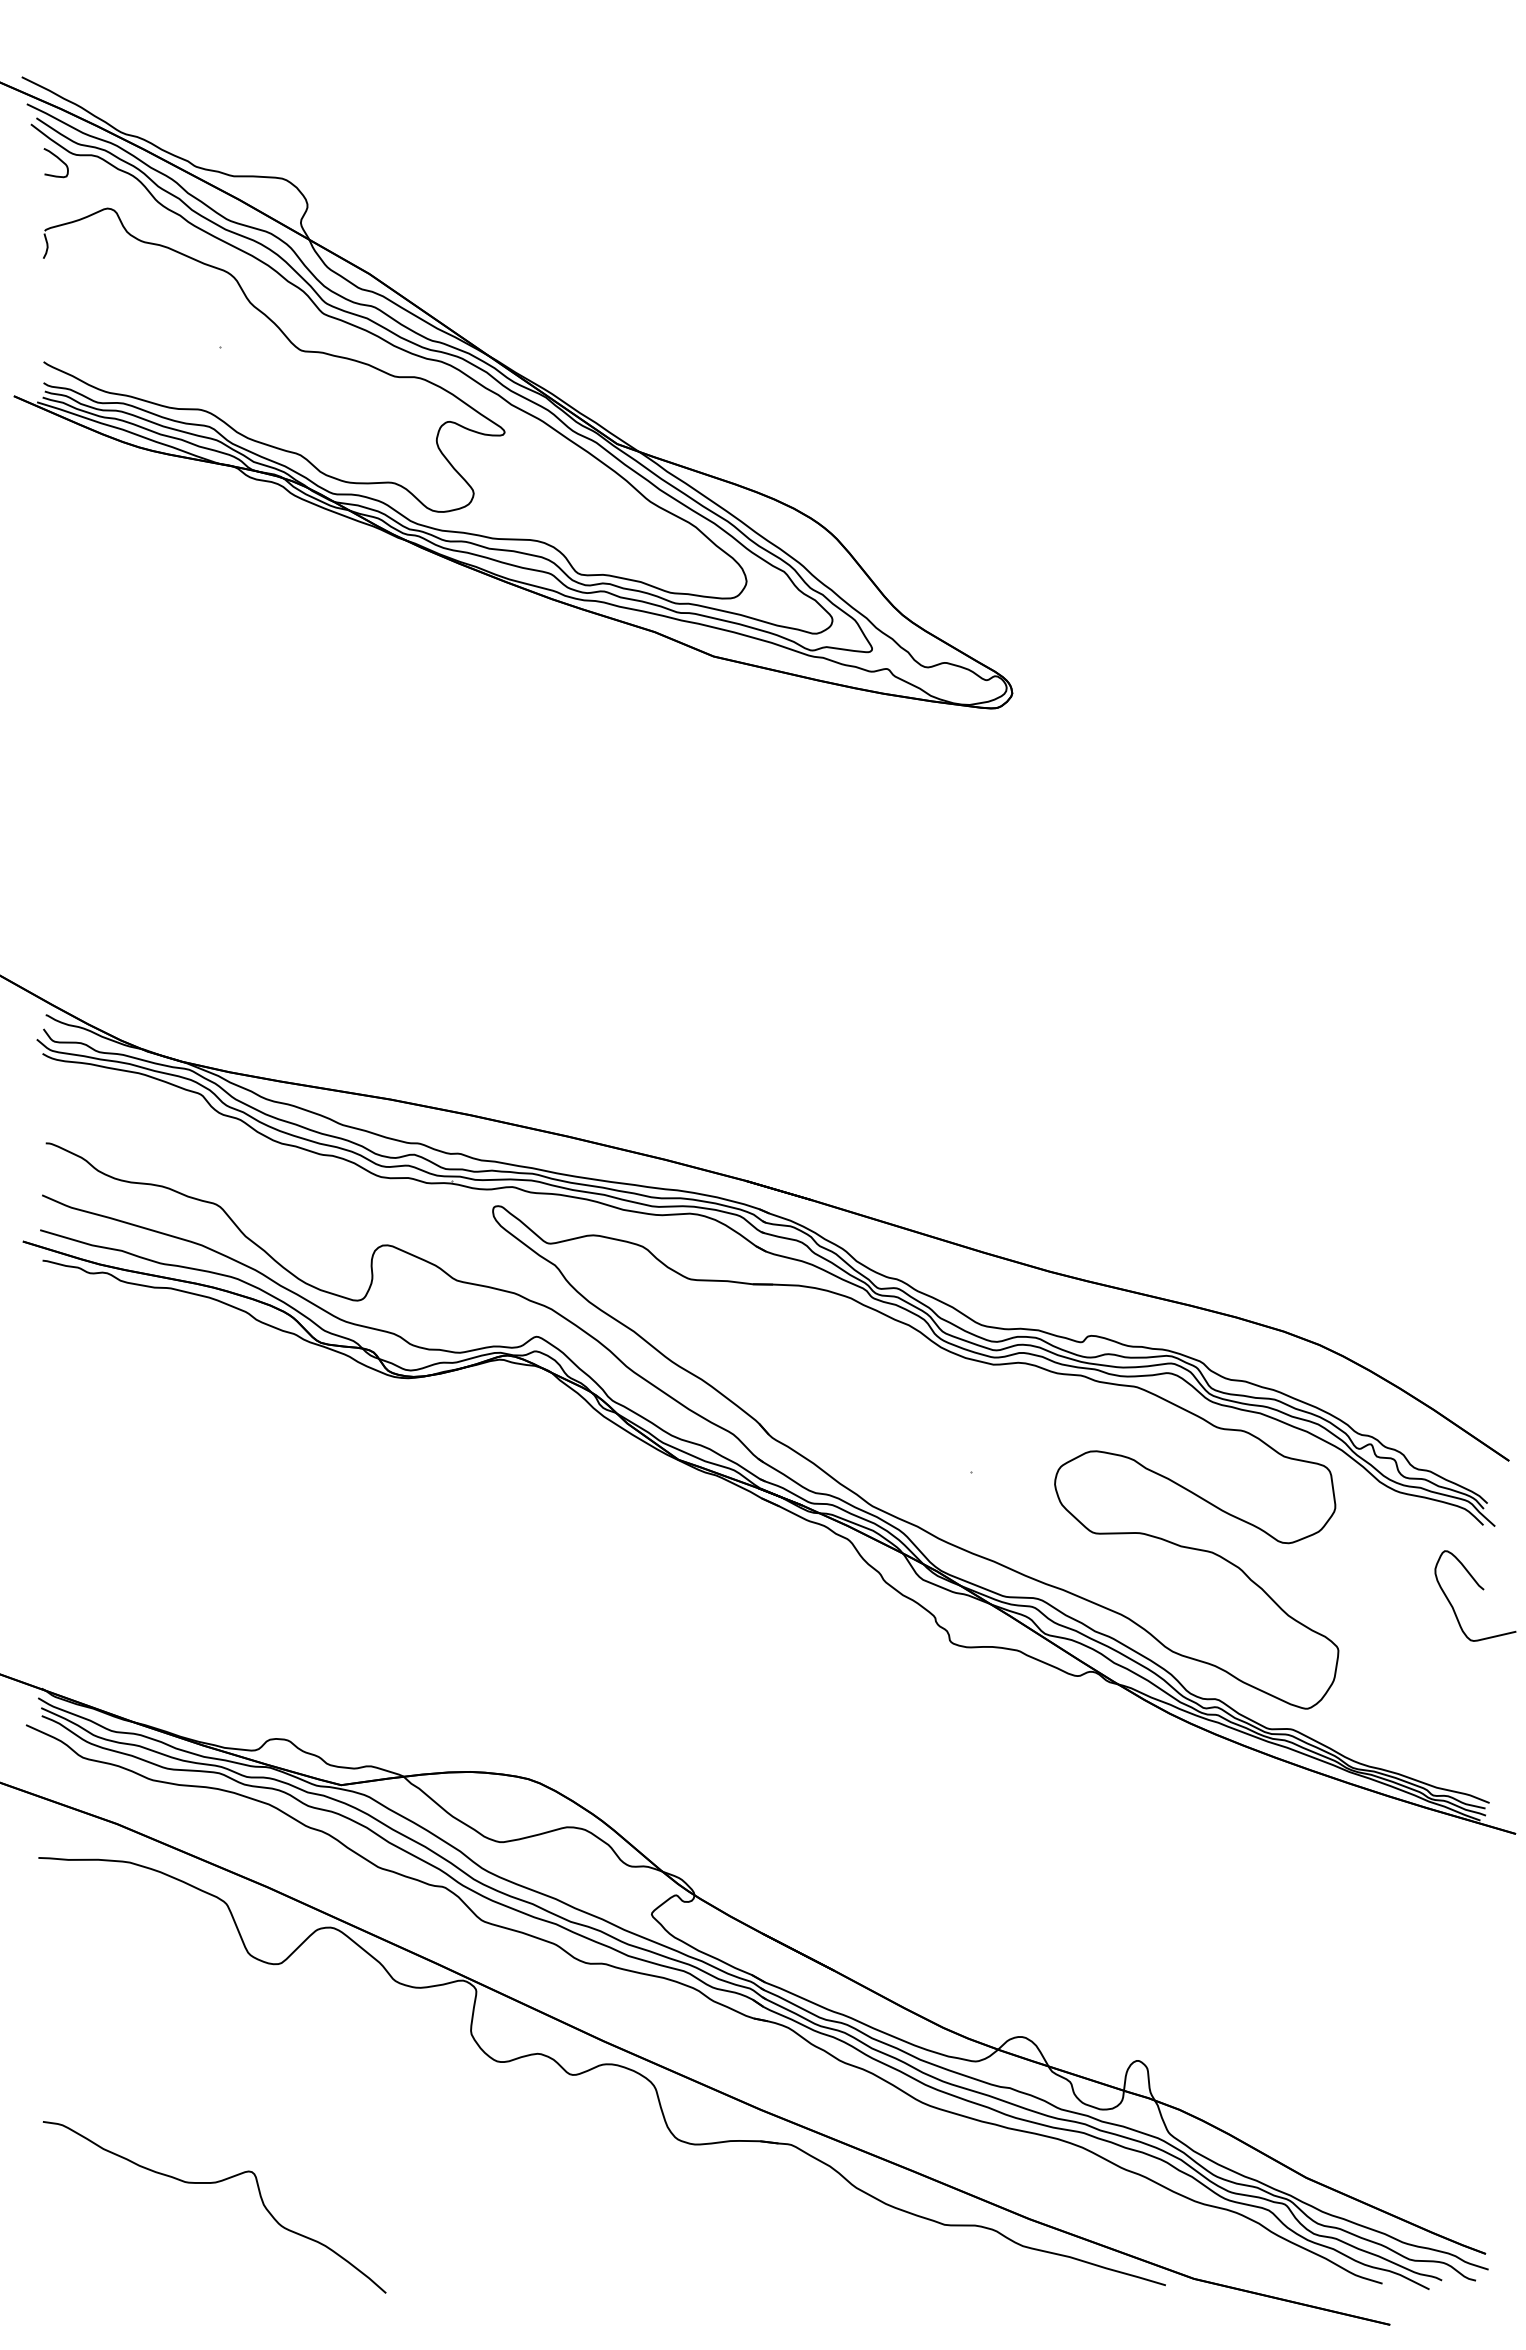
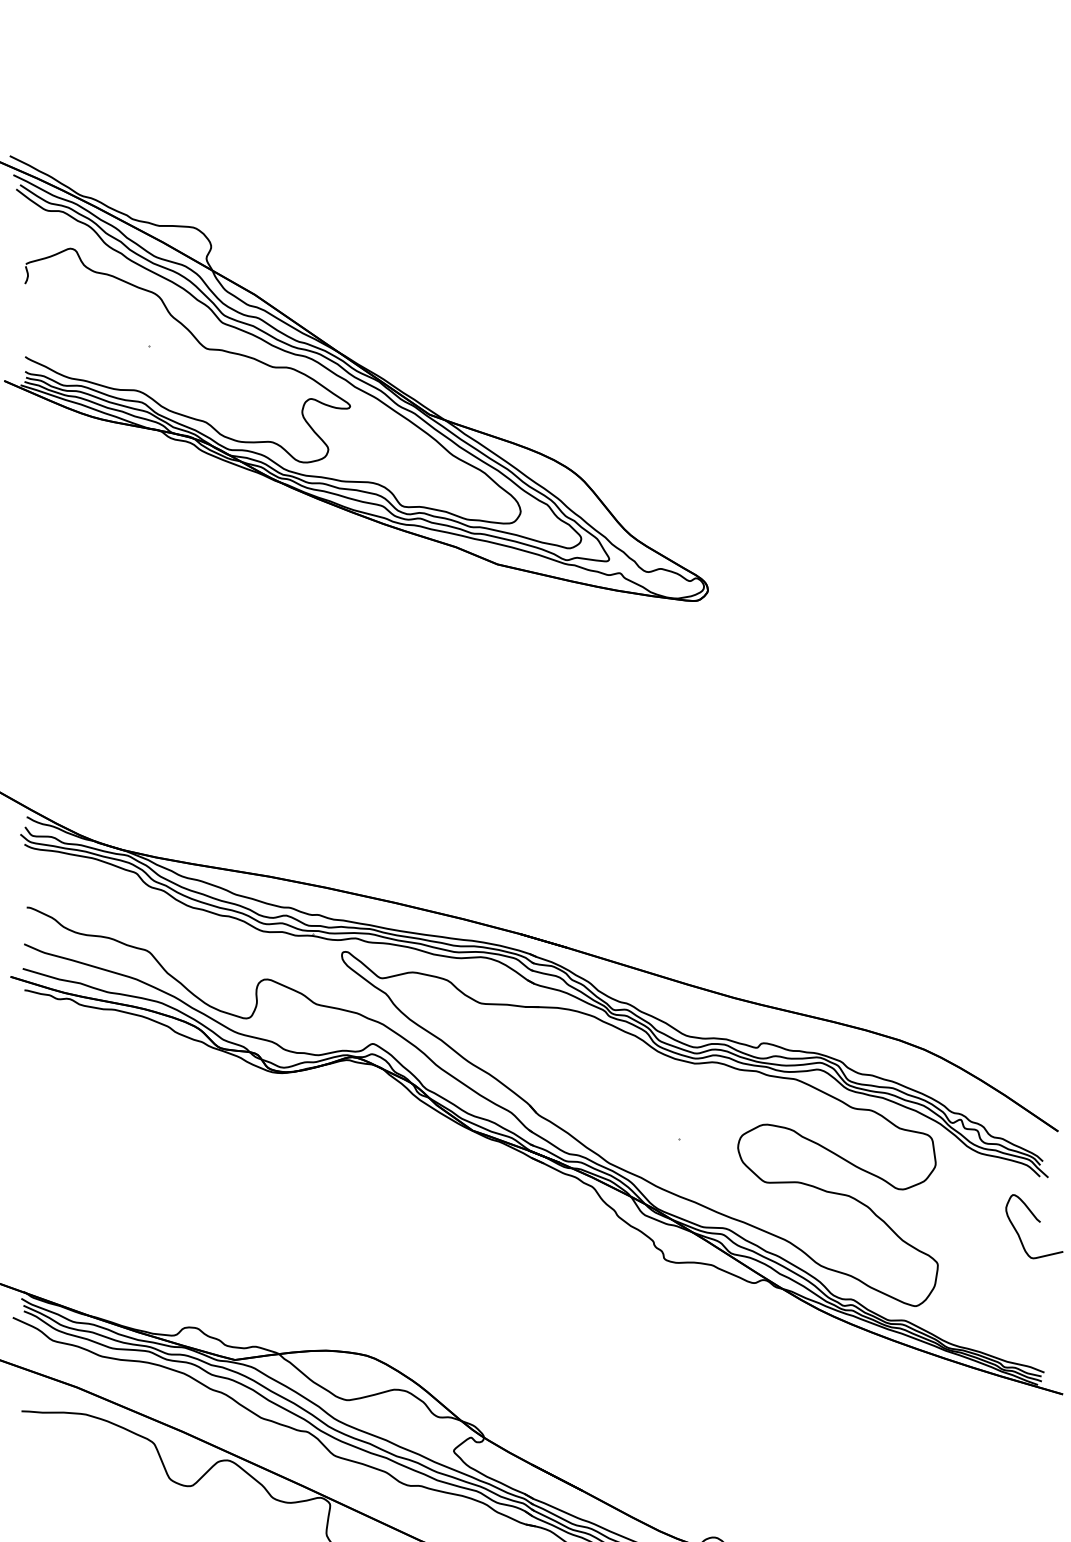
curve: (58, 159) -> (35, 214), removed

